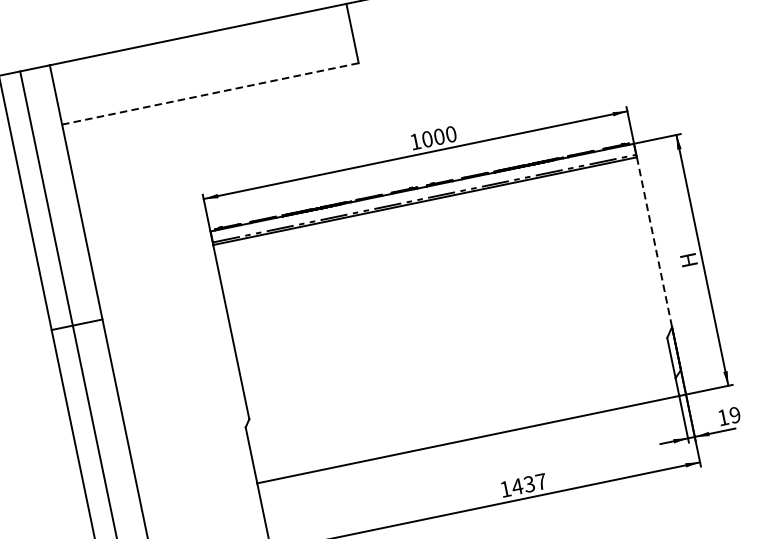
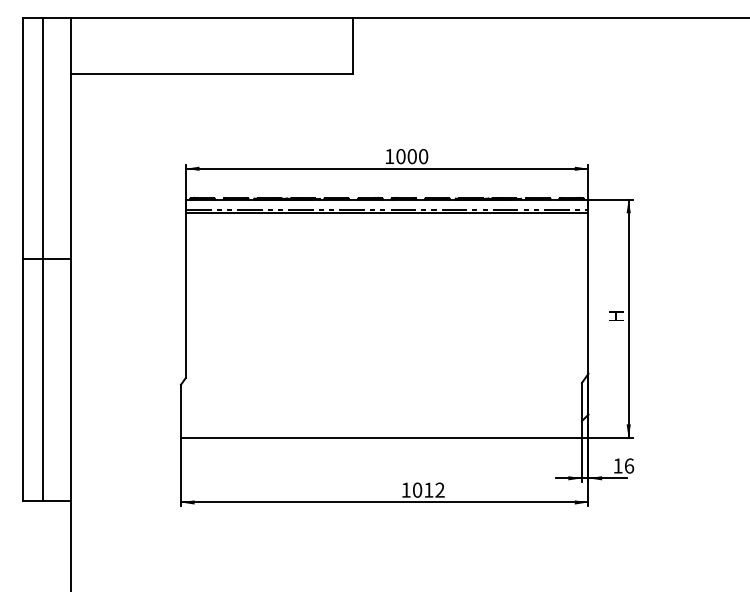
line: (210, 94) -> (211, 74), dashed -> solid
line: (654, 242) -> (588, 293), dashed -> solid
text: (735, 414) -> (629, 465), 19 -> 16
text: (528, 483) -> (428, 489), 1437 -> 1012

